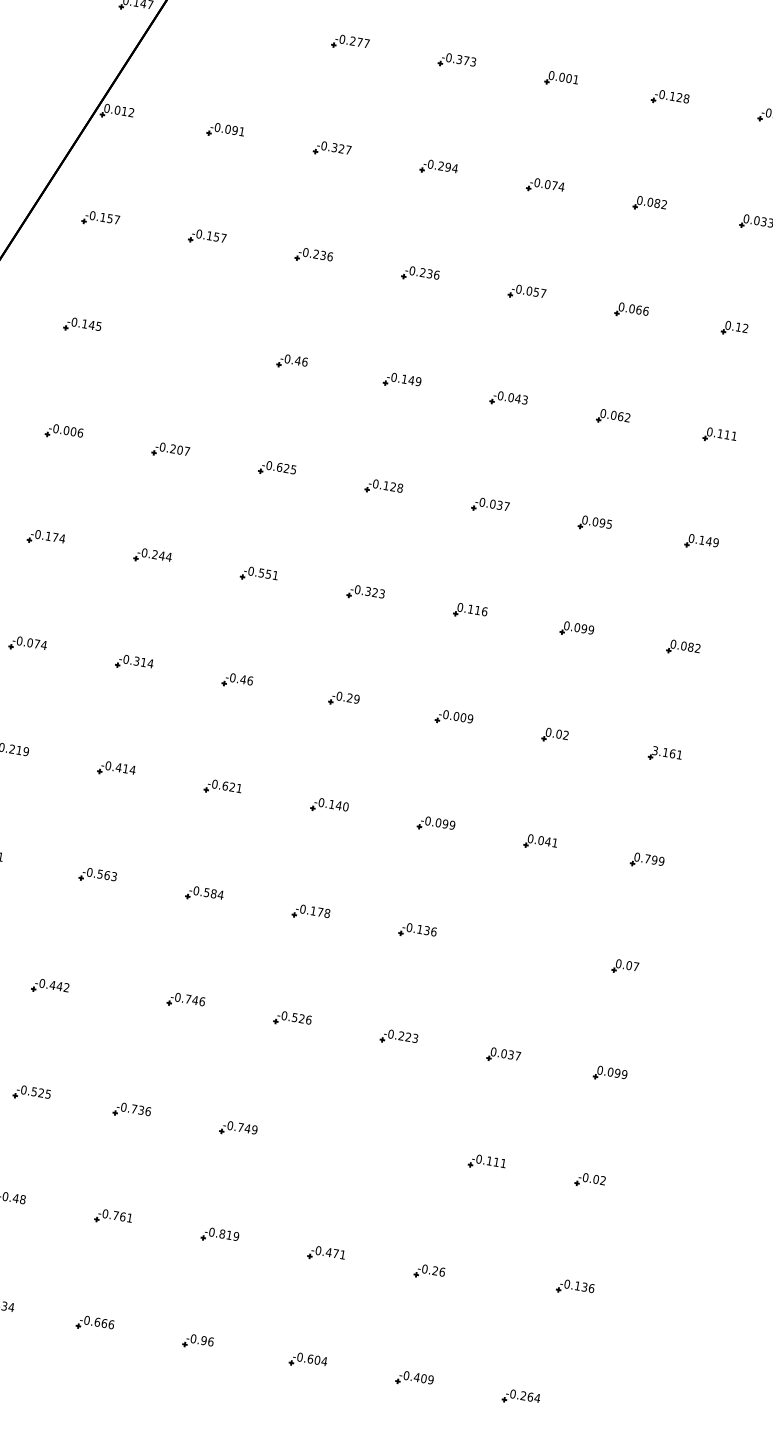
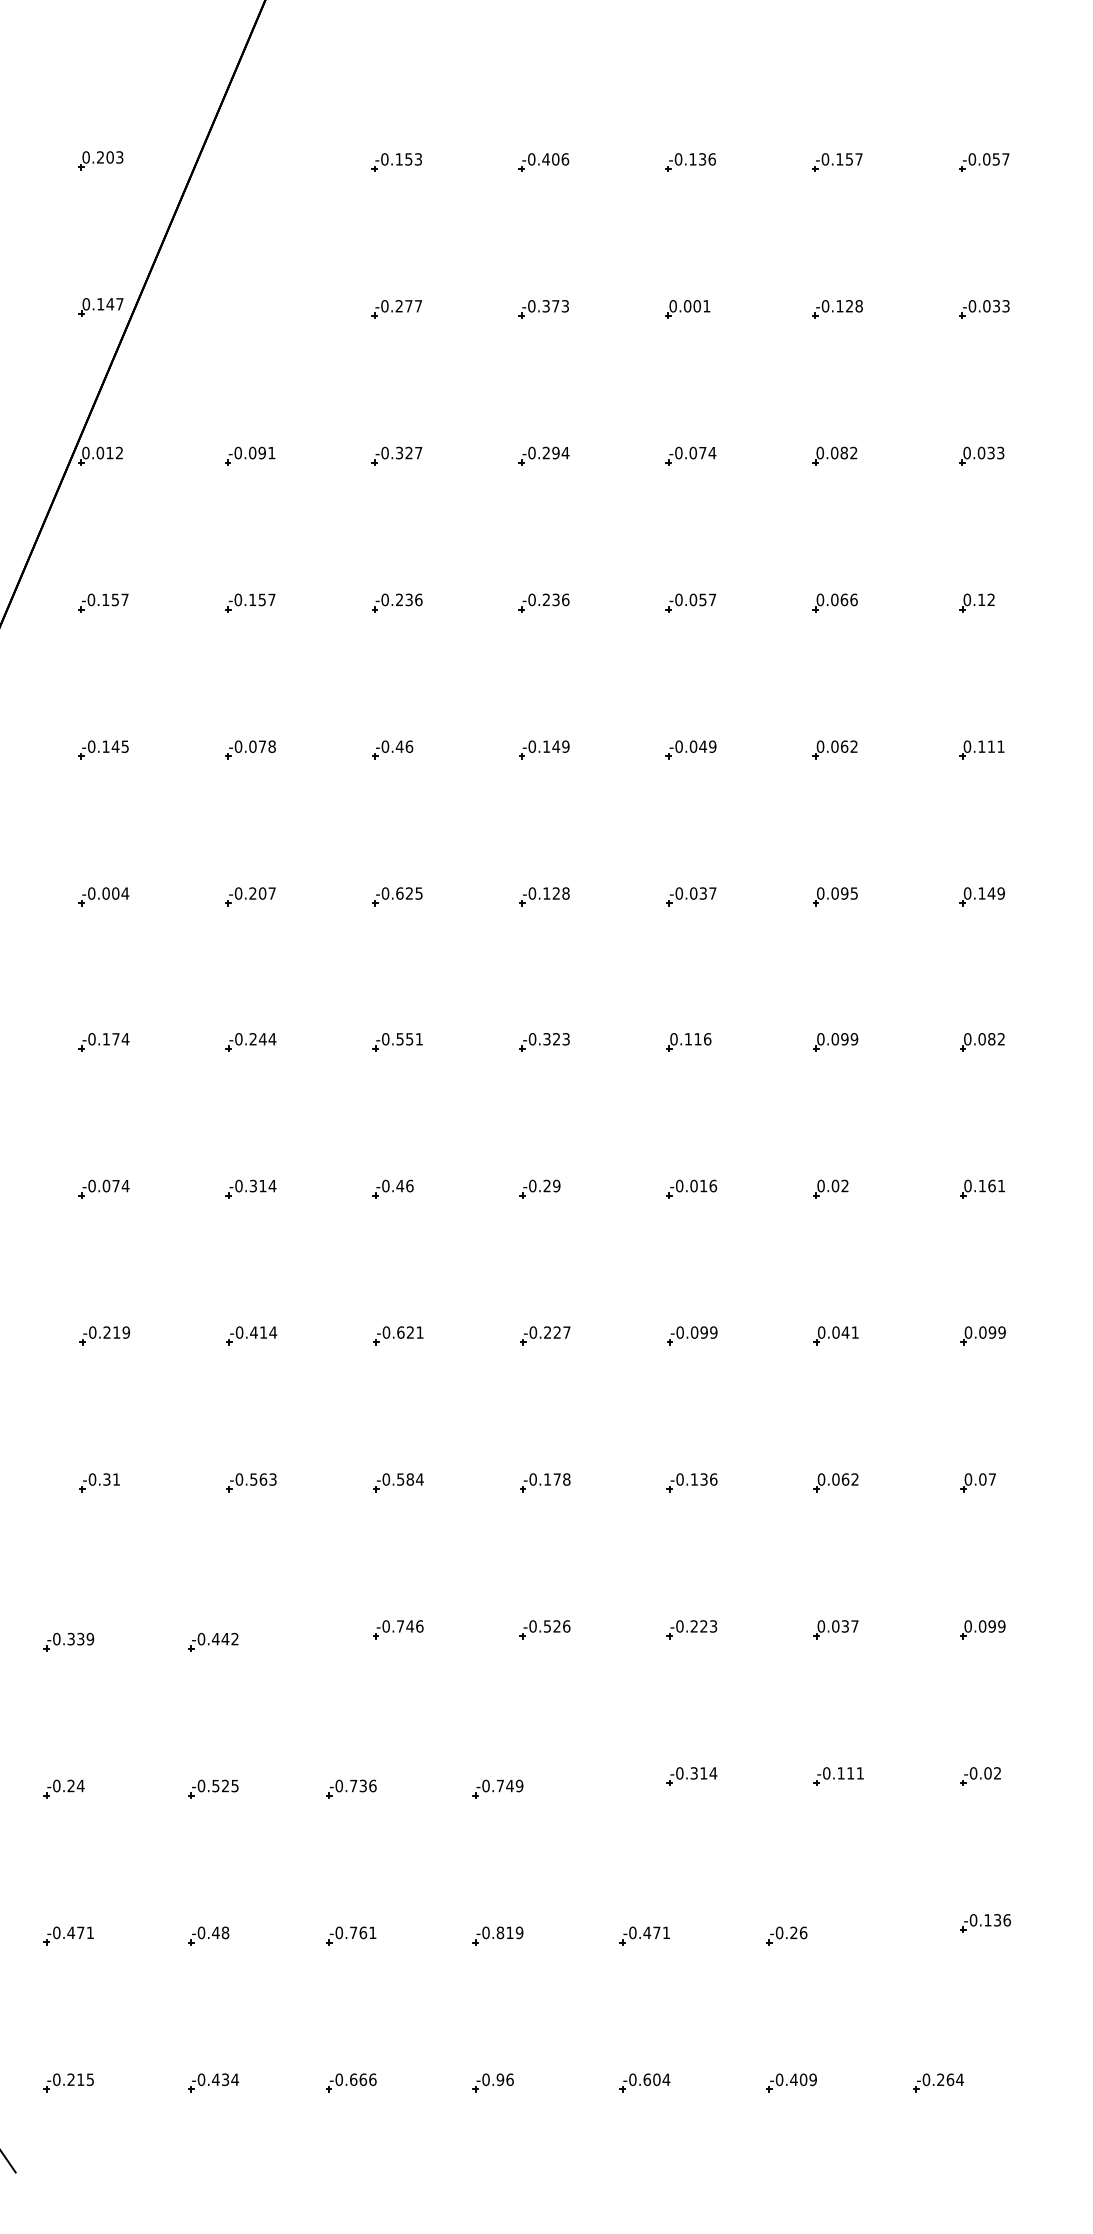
part: (189, 344) -> (250, 749), added
text: (524, 399) -> (712, 746), -0.043 -> -0.049
text: (80, 432) -> (125, 893), -0.006 -> -0.004
text: (467, 717) -> (708, 1185), -0.009 -> -0.016
text: (654, 750) -> (967, 1185), 3.161 -> 0.161
text: (339, 805) -> (557, 1332), -0.140 -> -0.227
text: (647, 858) -> (982, 1332), 0.799 -> 0.099
part: (521, 949) -> (835, 1482), added
part: (380, 1144) -> (691, 1776), added

